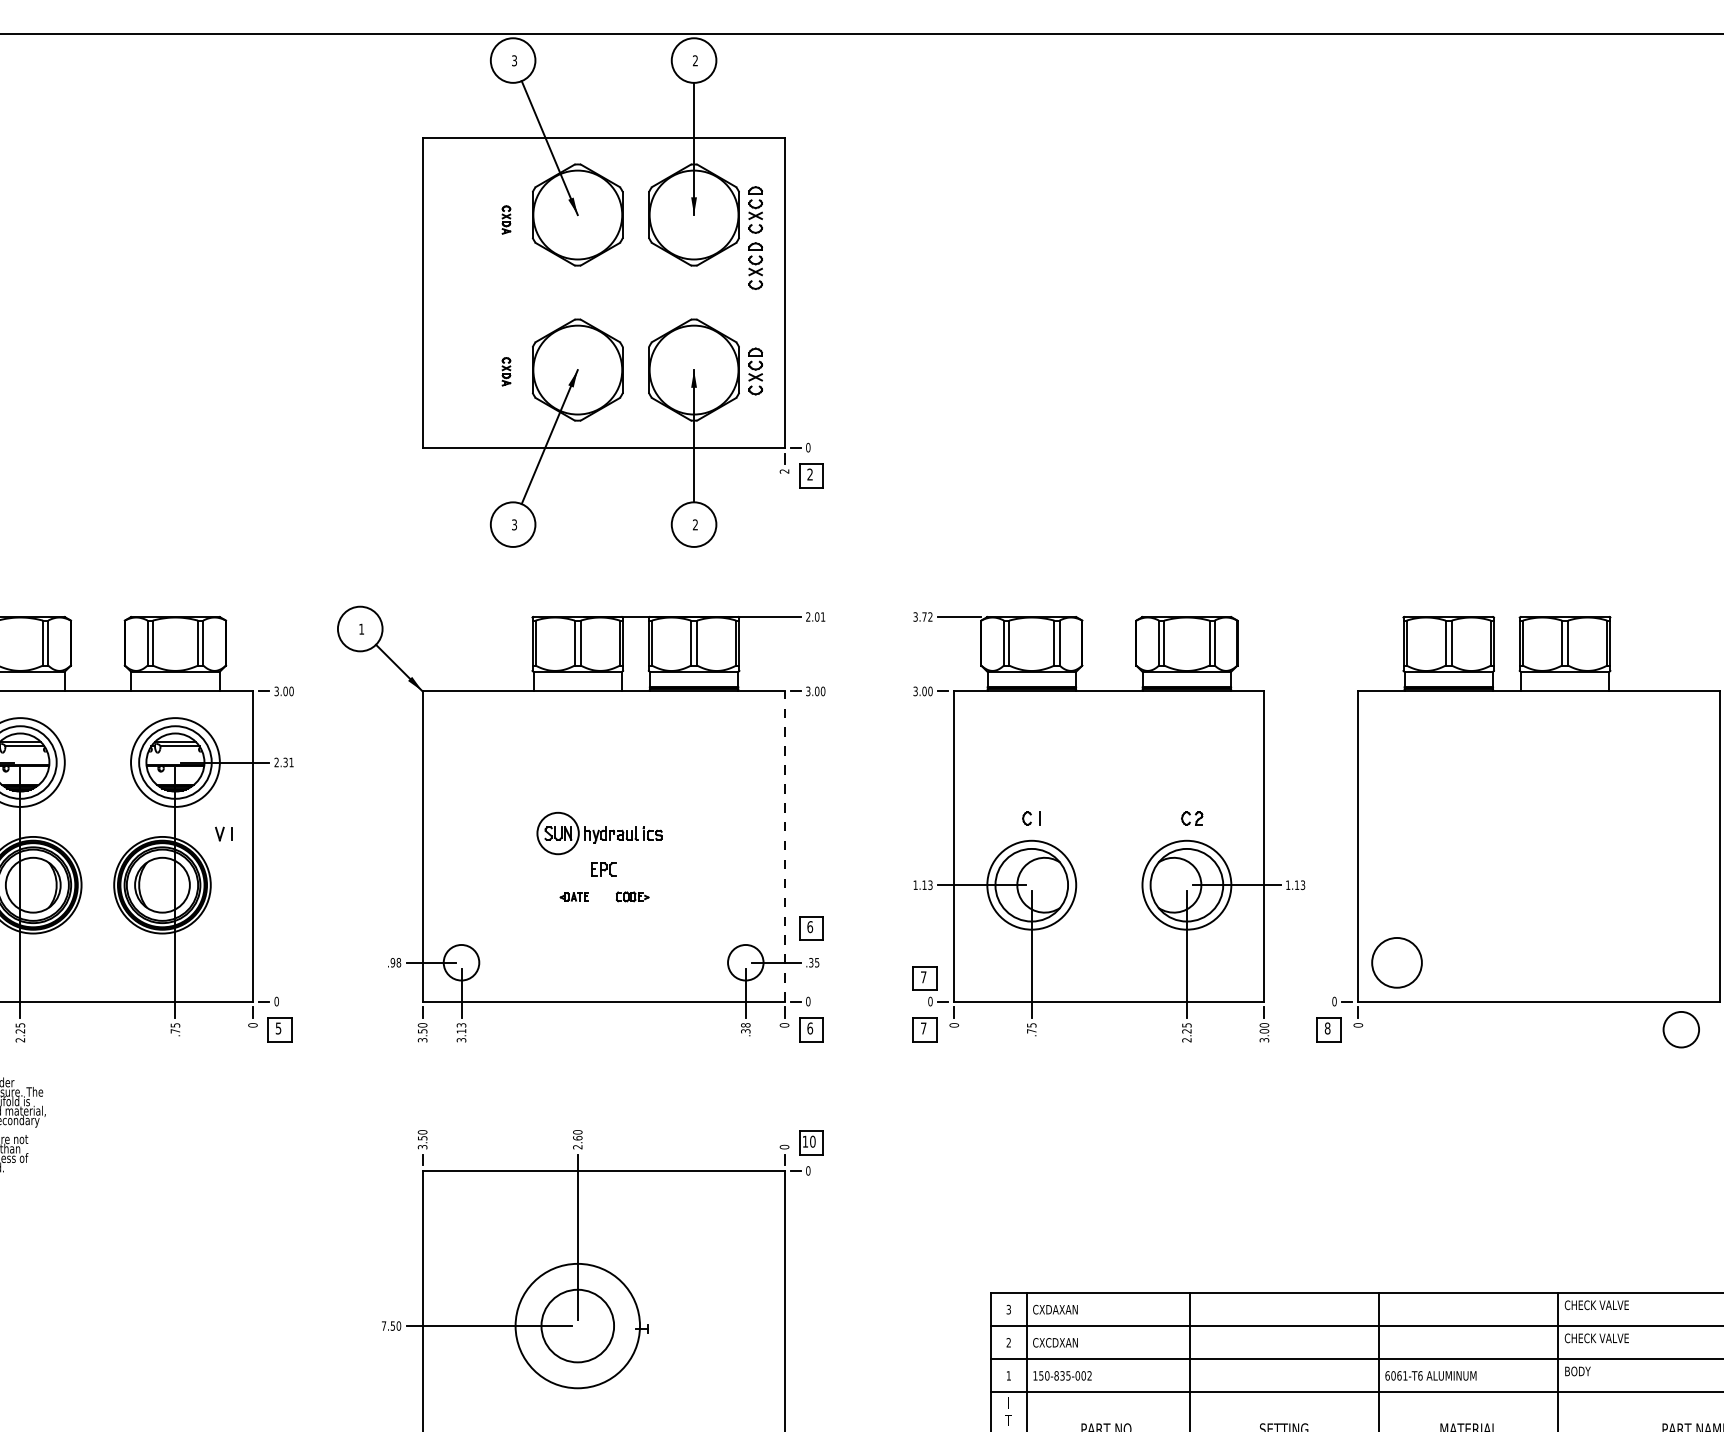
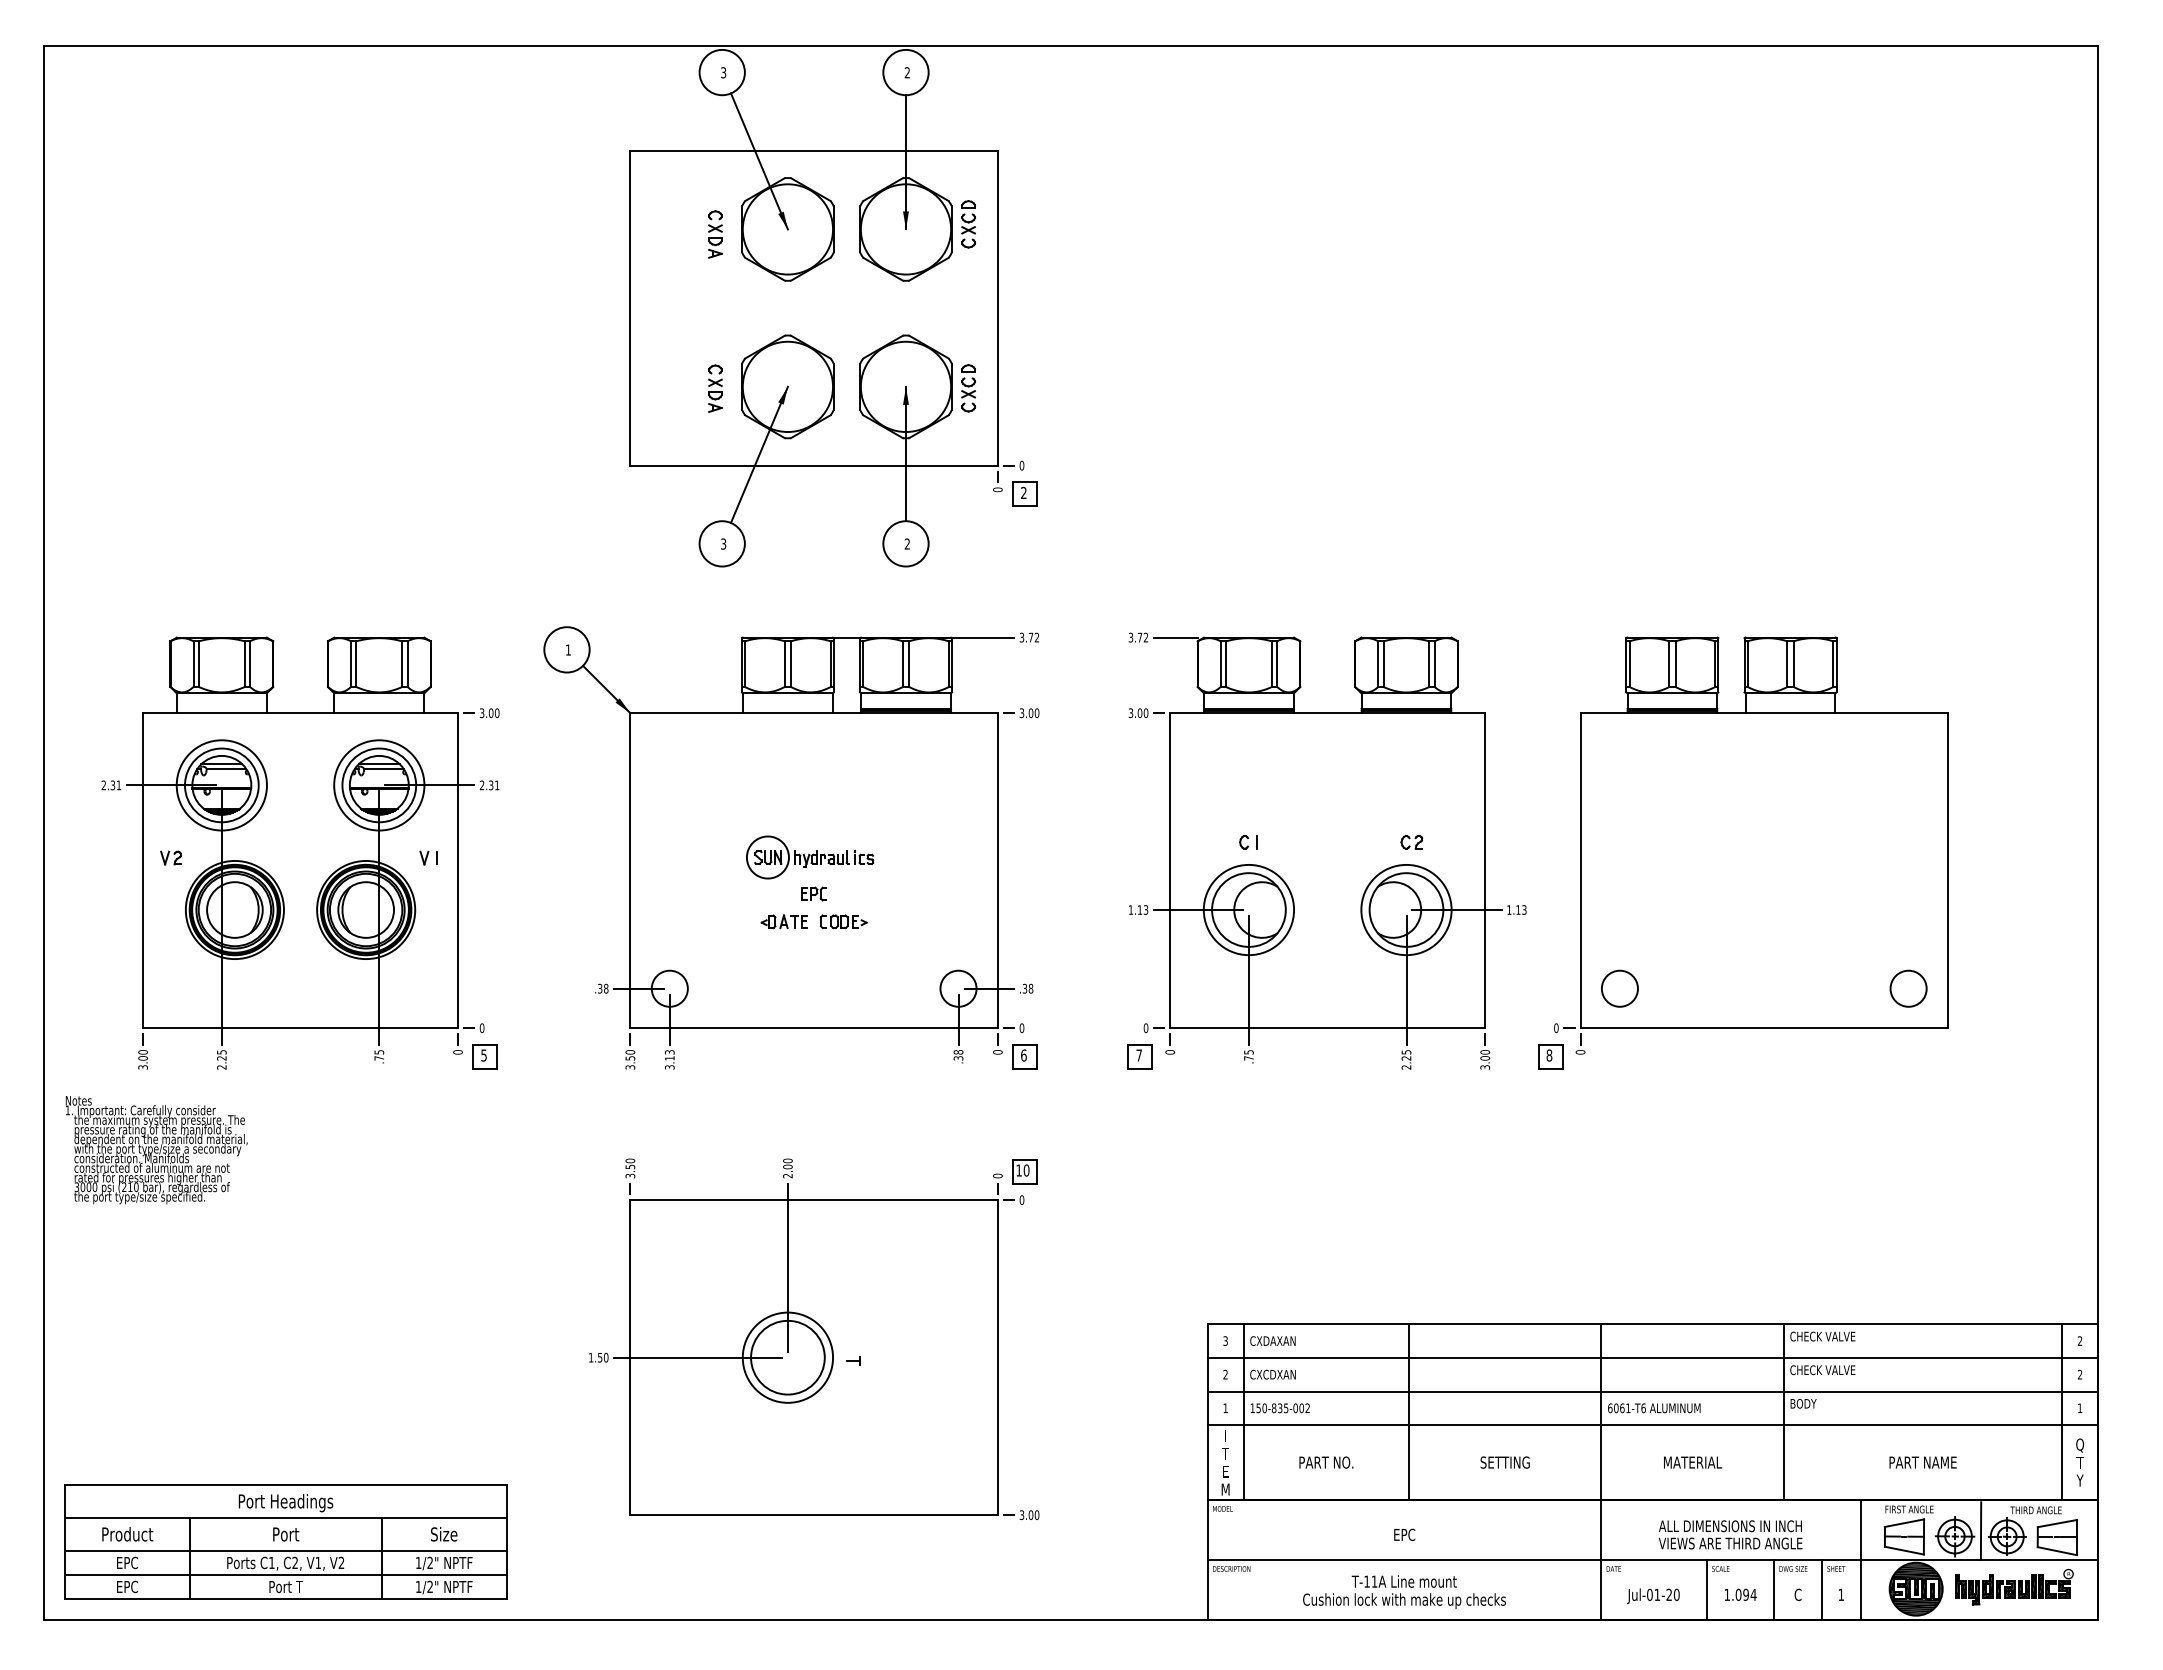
part: (506, 220) -> (715, 234), size x1.67
part: (755, 266) -> (968, 281), removed
part: (506, 371) -> (715, 388), size x1.67
text: (784, 471) -> (997, 489), 2 -> 0
text: (815, 616) -> (1029, 637), 2.01 -> 3.72
line: (784, 846) -> (997, 870), dashed -> solid
part: (573, 896) -> (783, 921), size x1.67
part: (632, 896) -> (843, 921), size x1.43
part: (810, 928) -> (1024, 953), removed
text: (392, 962) -> (599, 988), .98 -> .38
text: (816, 962) -> (1030, 988), .35 -> .38
circle: (1396, 962) -> (1619, 988), size x0.71
part: (924, 978) -> (1139, 1004), removed
circle: (1681, 1029) -> (1908, 988), moved
text: (577, 1137) -> (787, 1166), 2.60 -> 2.00
text: (384, 1325) -> (591, 1357), 7.50 -> 1.50
circle: (577, 1325) -> (787, 1357), size x0.71

